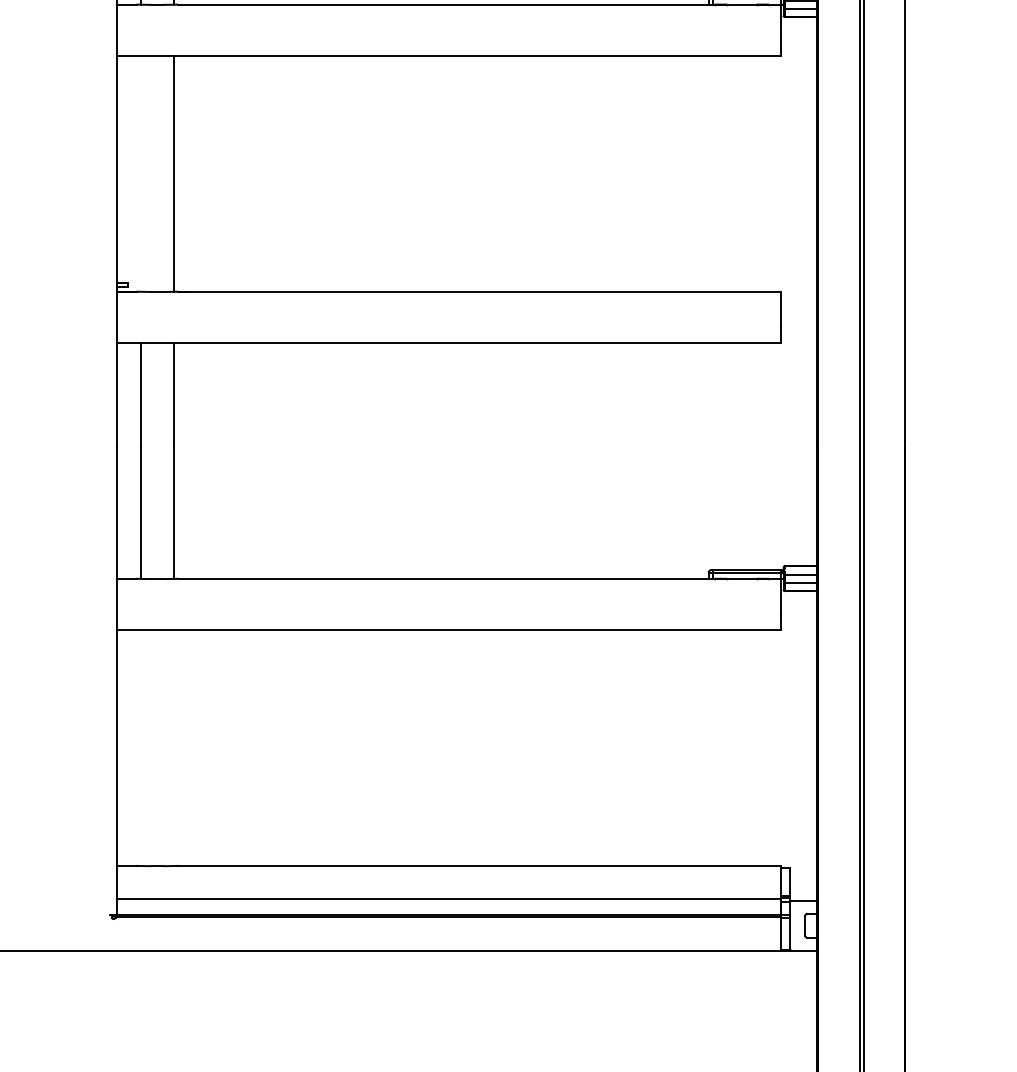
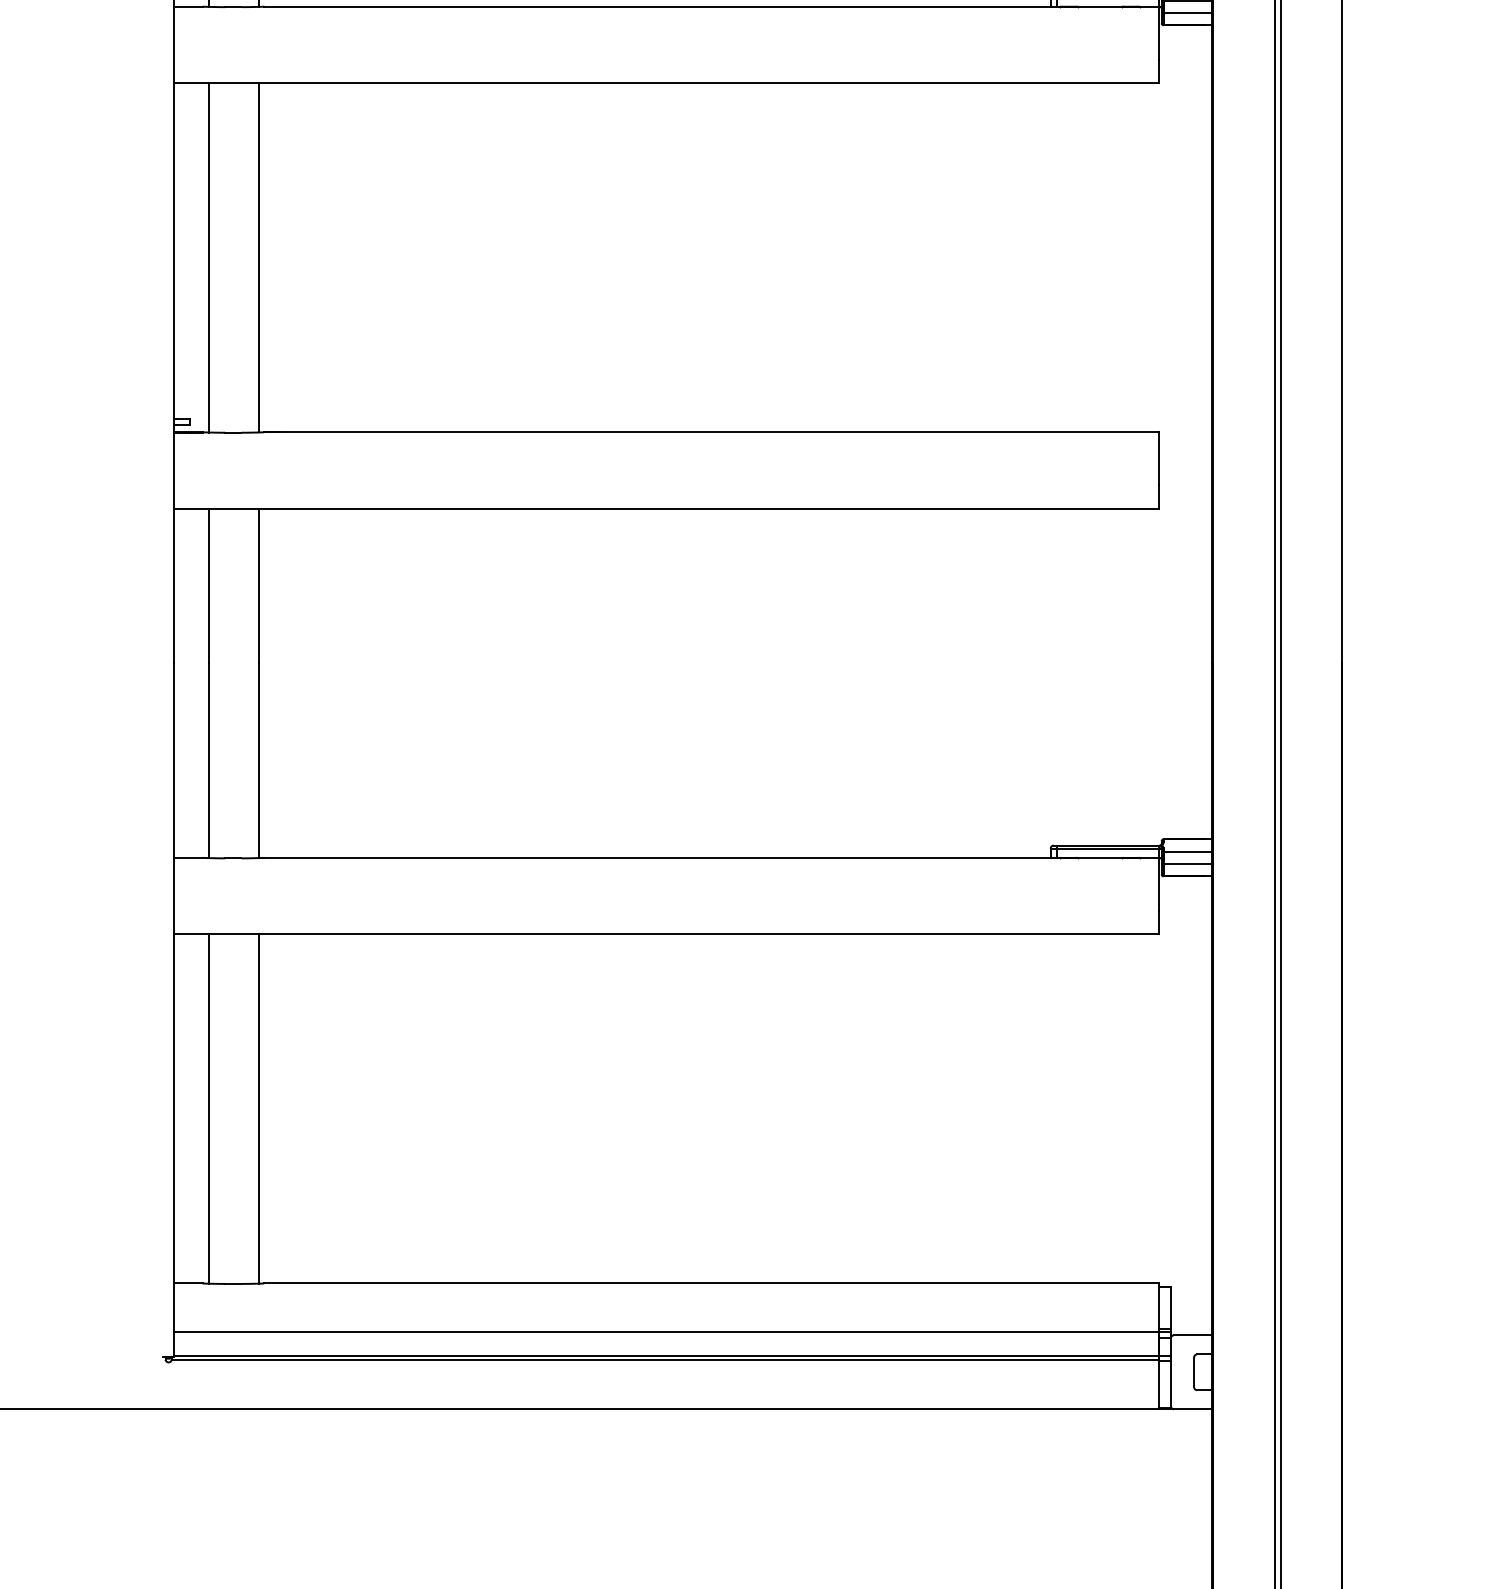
line: (141, 173) -> (209, 257), added
line: (174, 747) -> (258, 1108), added
line: (141, 748) -> (209, 1109), added

